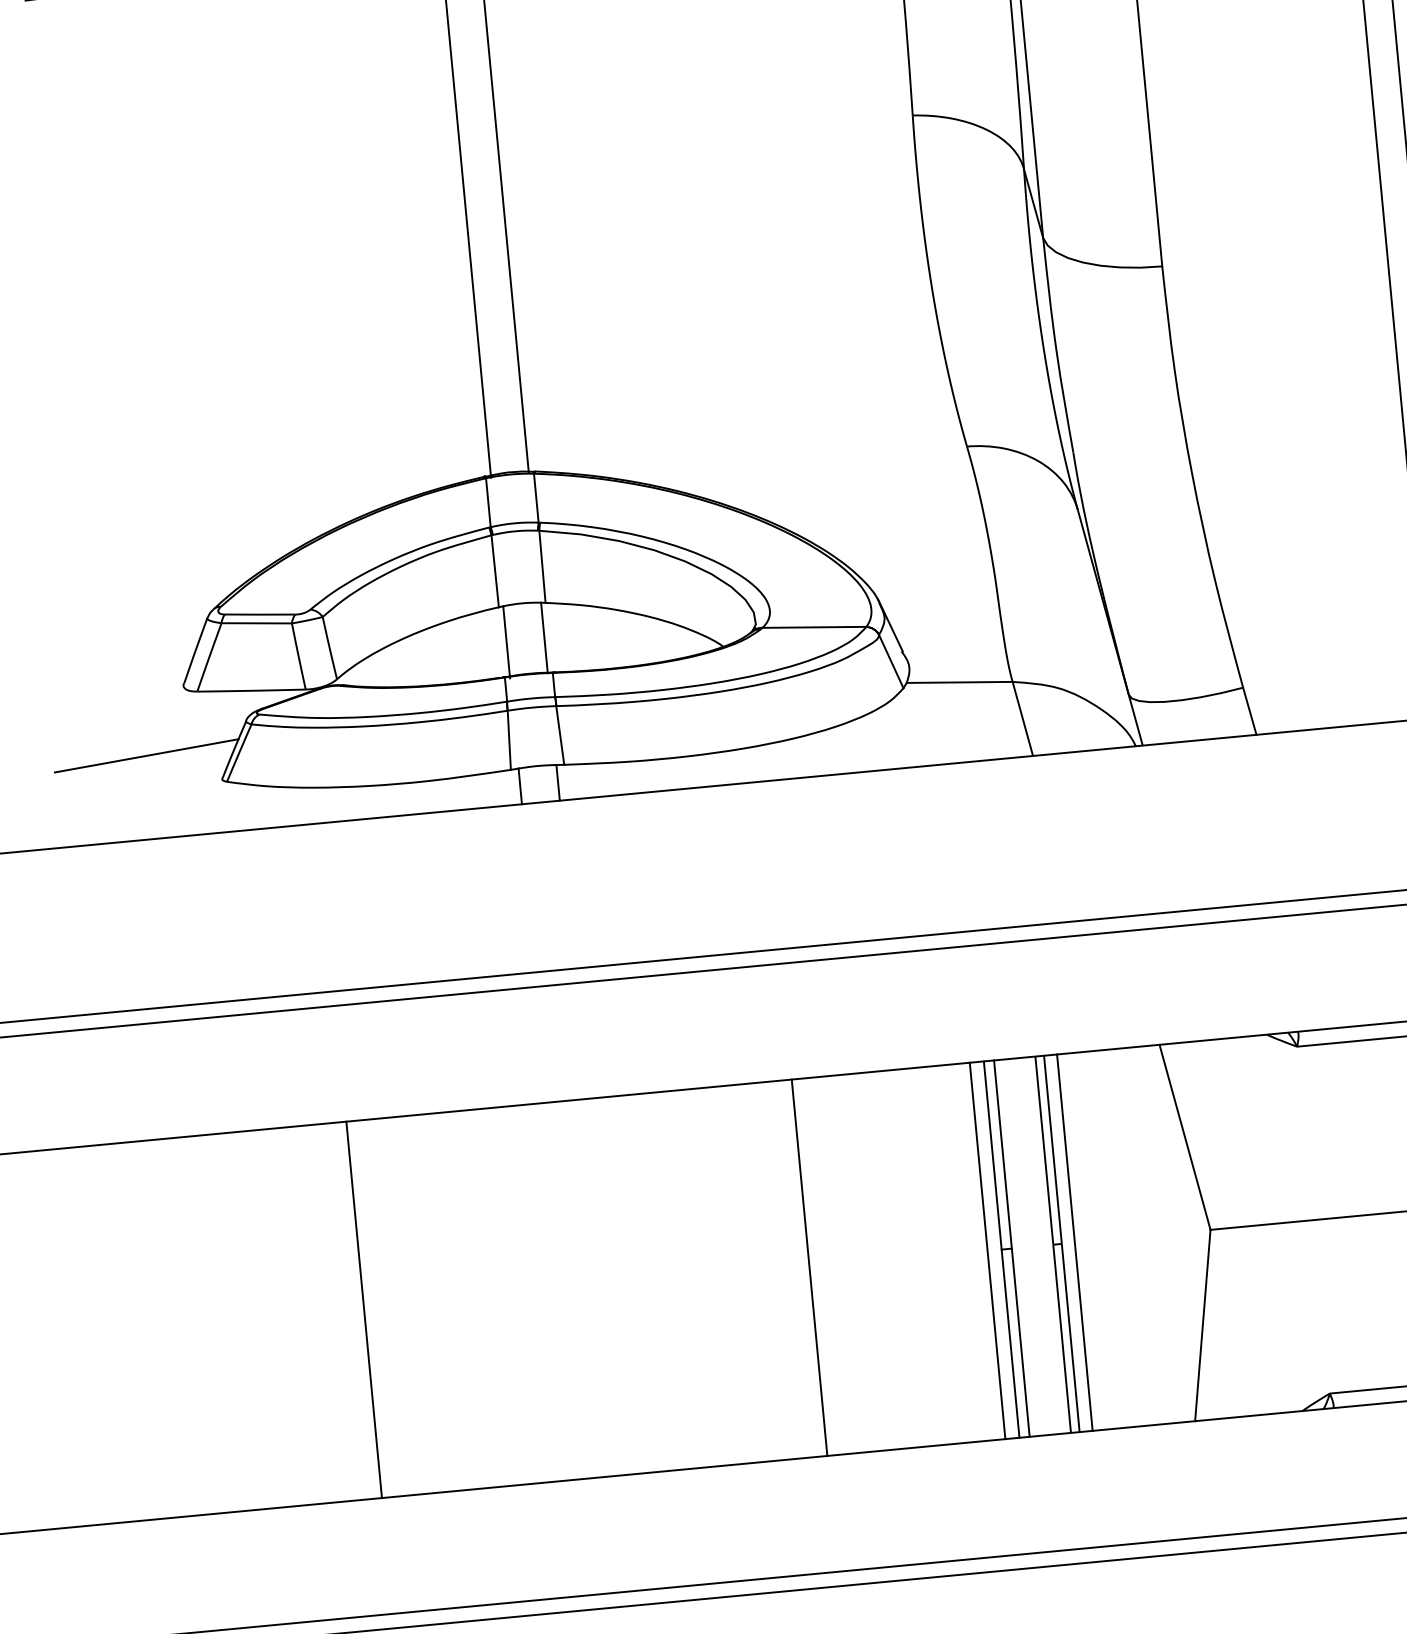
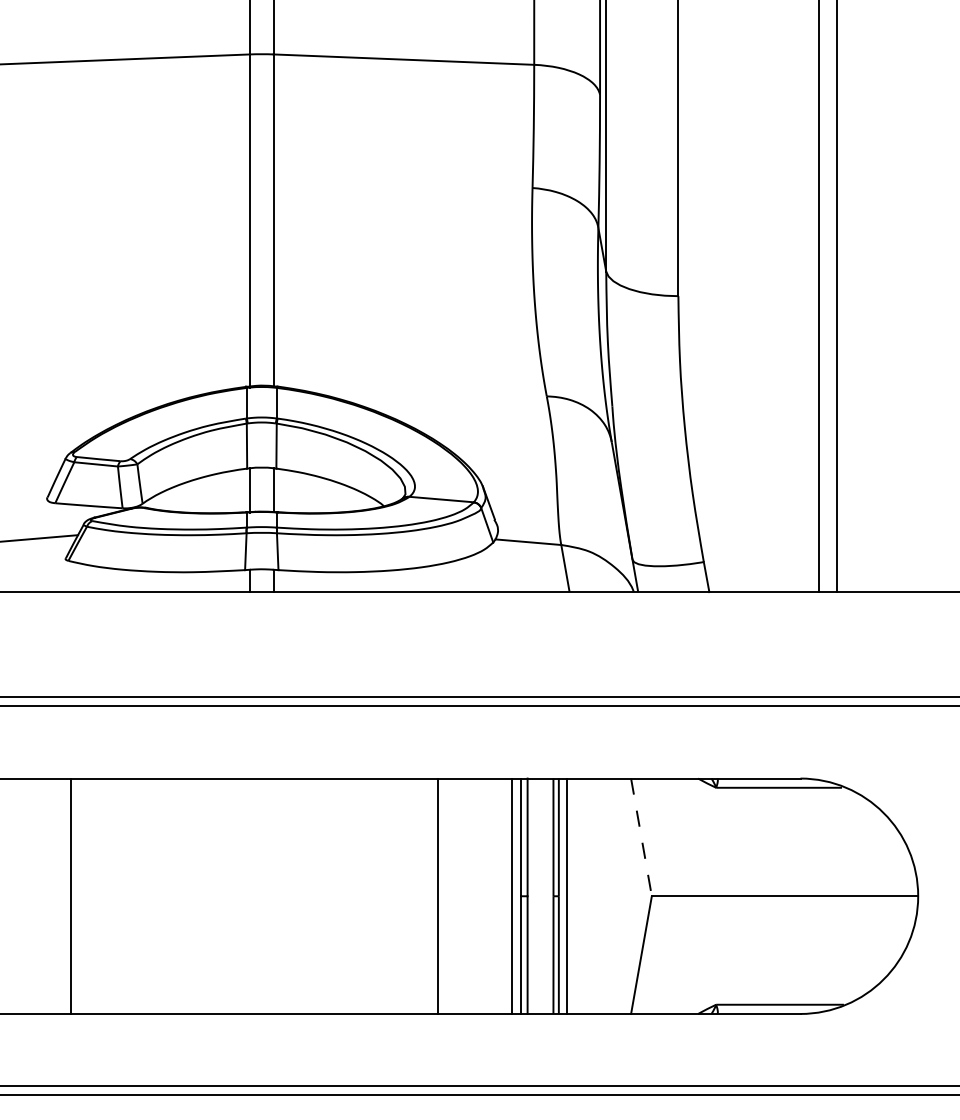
line: (1185, 1137) -> (641, 837), solid -> dashed
line: (810, 1266) -> (438, 895), moved
line: (364, 1308) -> (70, 895), moved

